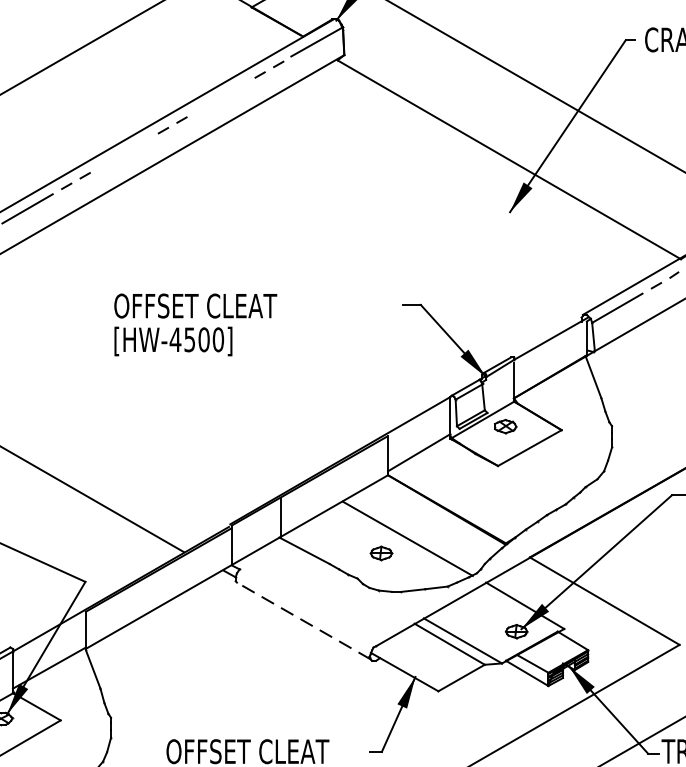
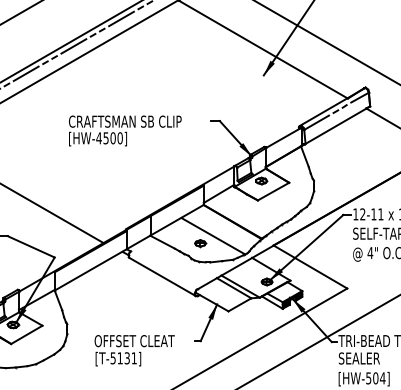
line: (221, 96) -> (121, 18), added
line: (123, 153) -> (73, 46), added
text: (233, 305) -> (127, 121), OFFSET CLEAT -> CRAFTSMAN SB CLIP
line: (302, 620) -> (161, 276), dashed -> solid

